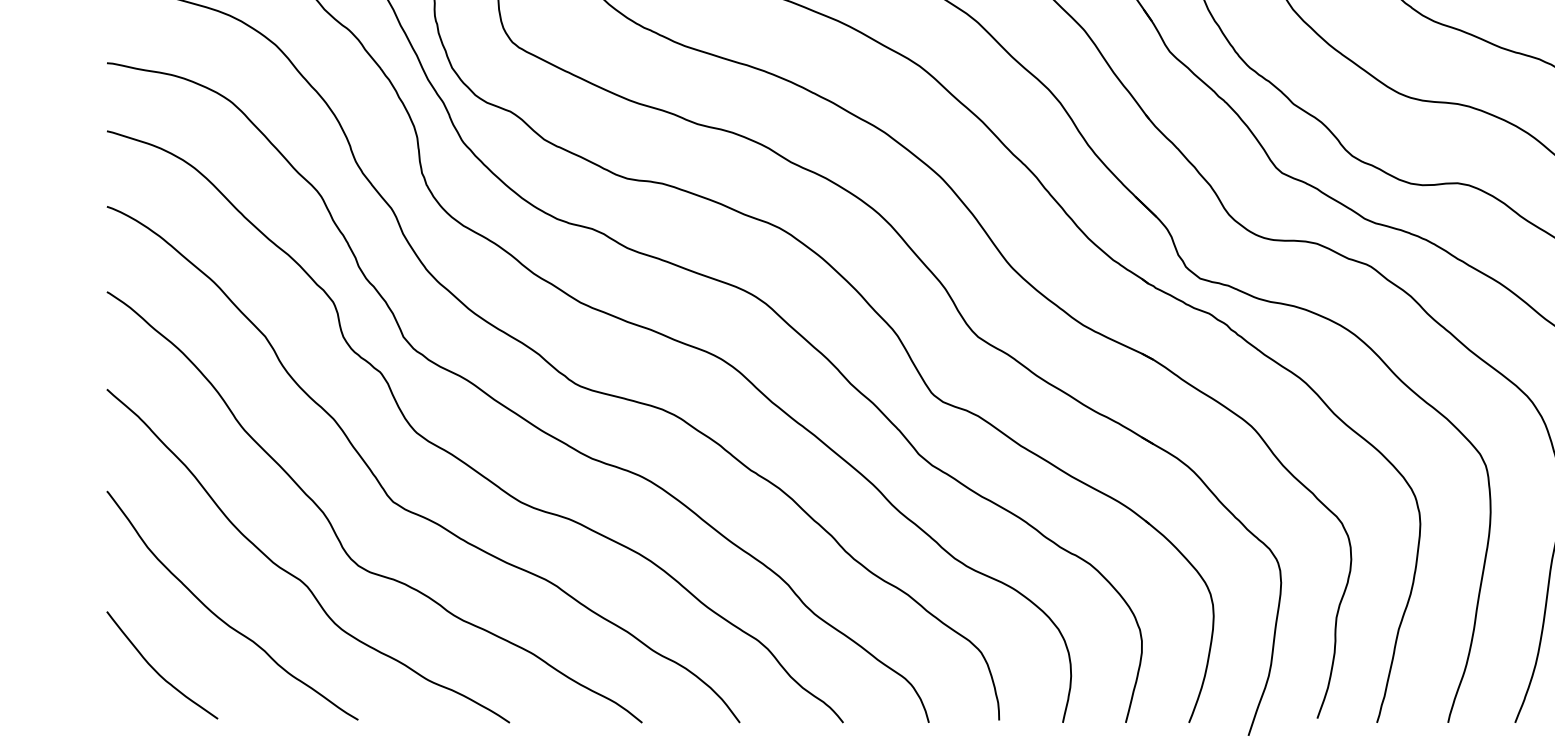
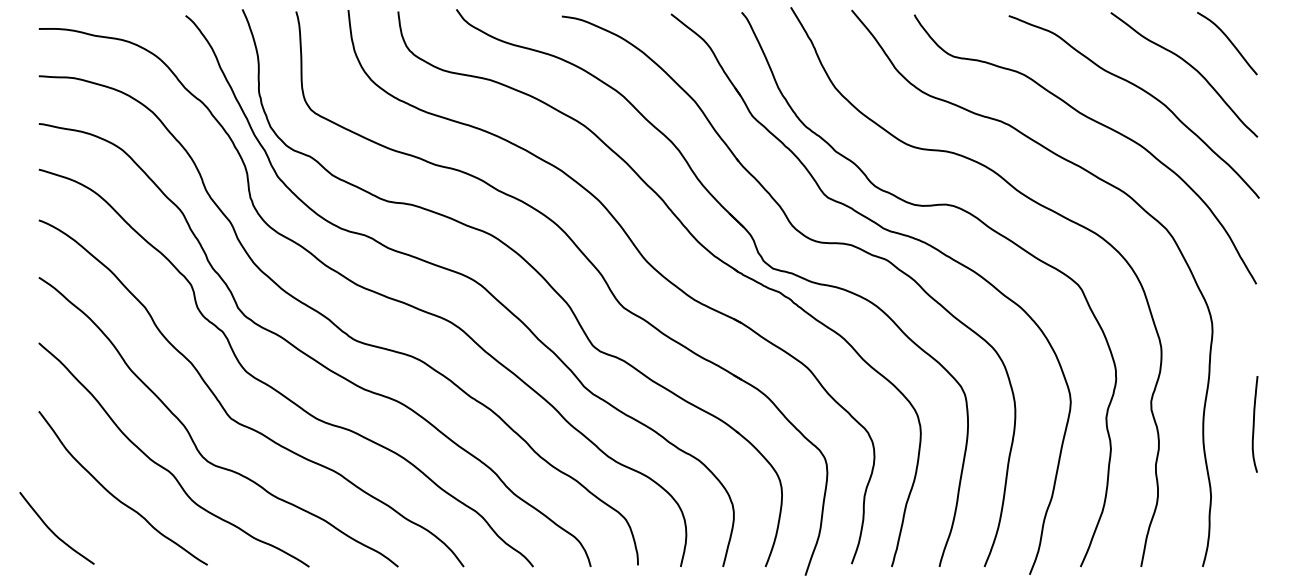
curve: (157, 670) -> (53, 531), moved

